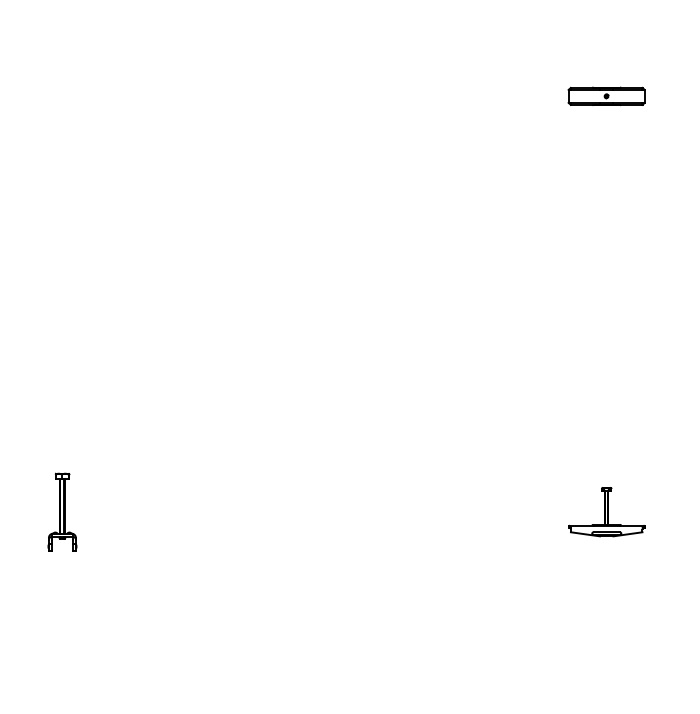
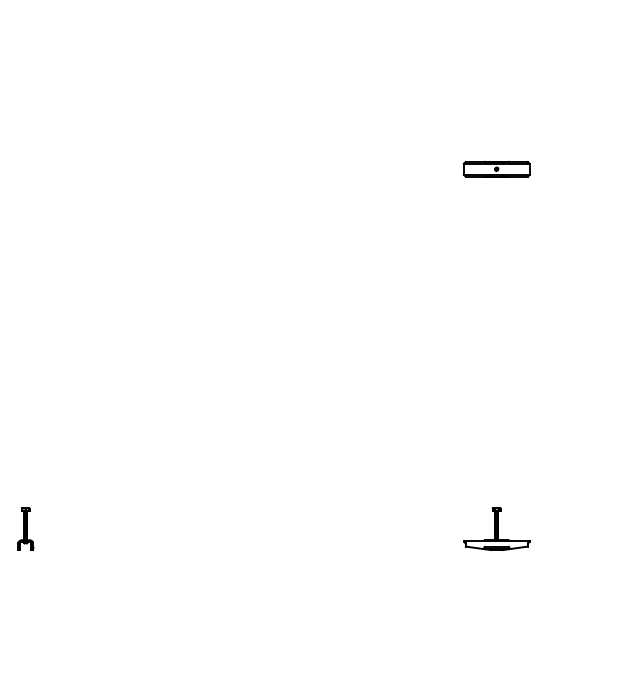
part: (62, 511) -> (25, 528), size x0.62

